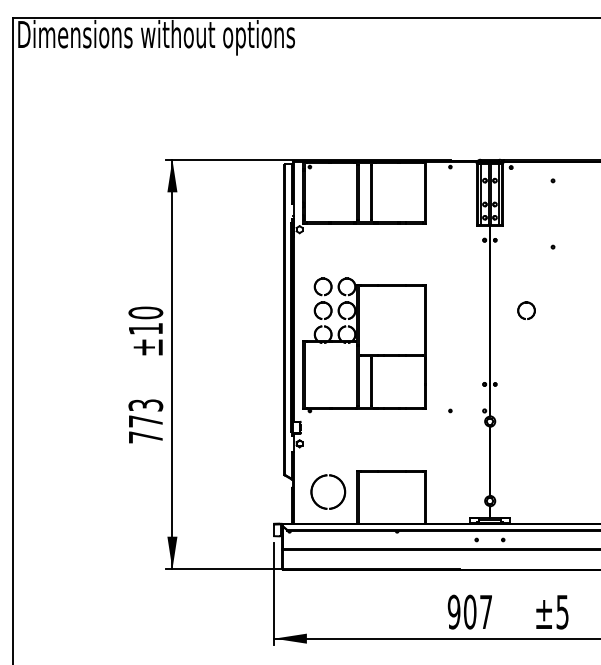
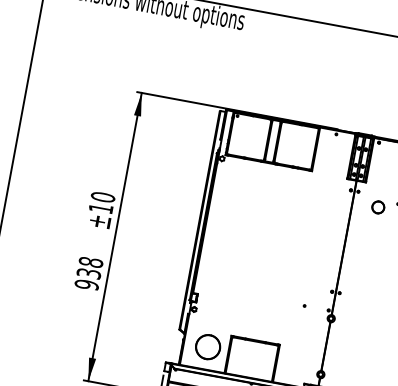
part: (523, 304) -> (376, 202), moved
part: (364, 345) -> (252, 248), removed
text: (145, 421) -> (88, 273), 773 -> 938

